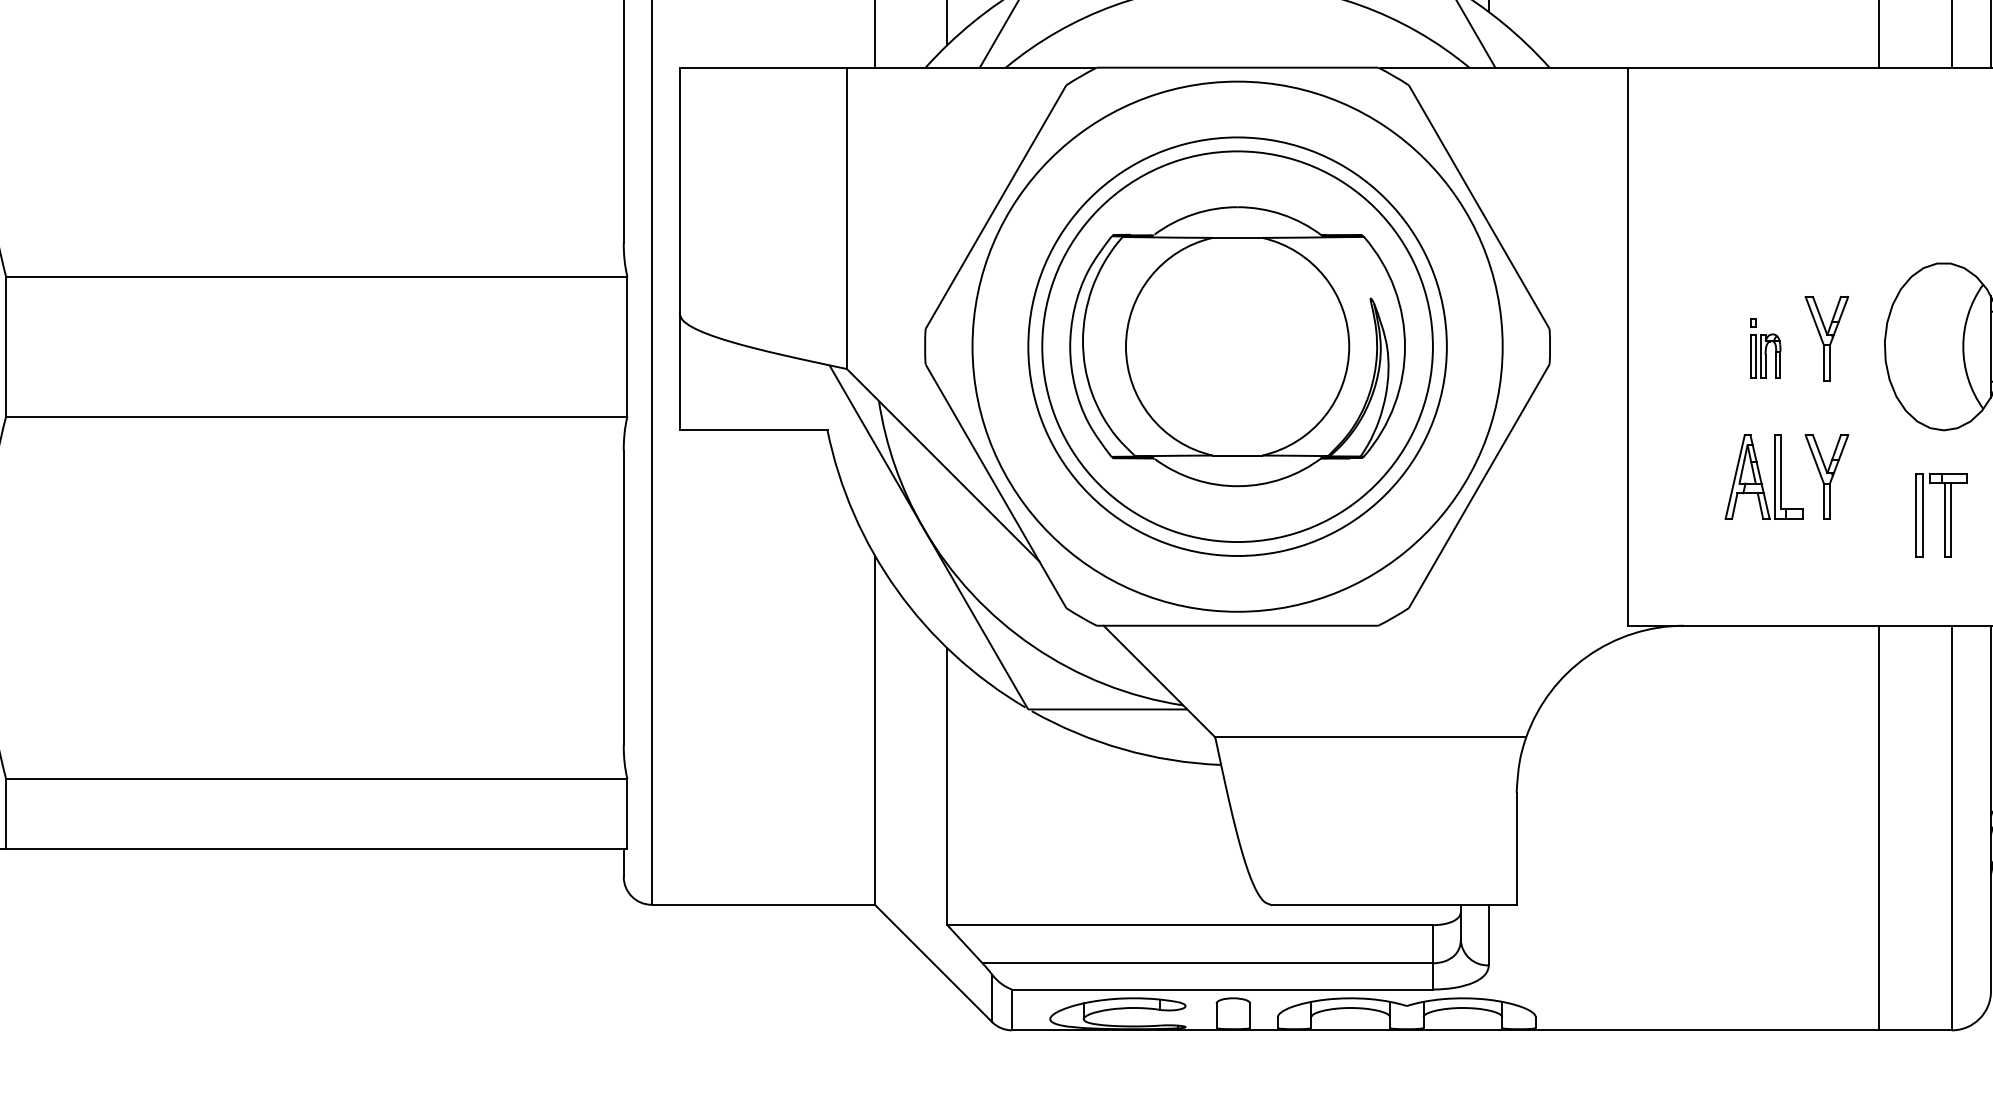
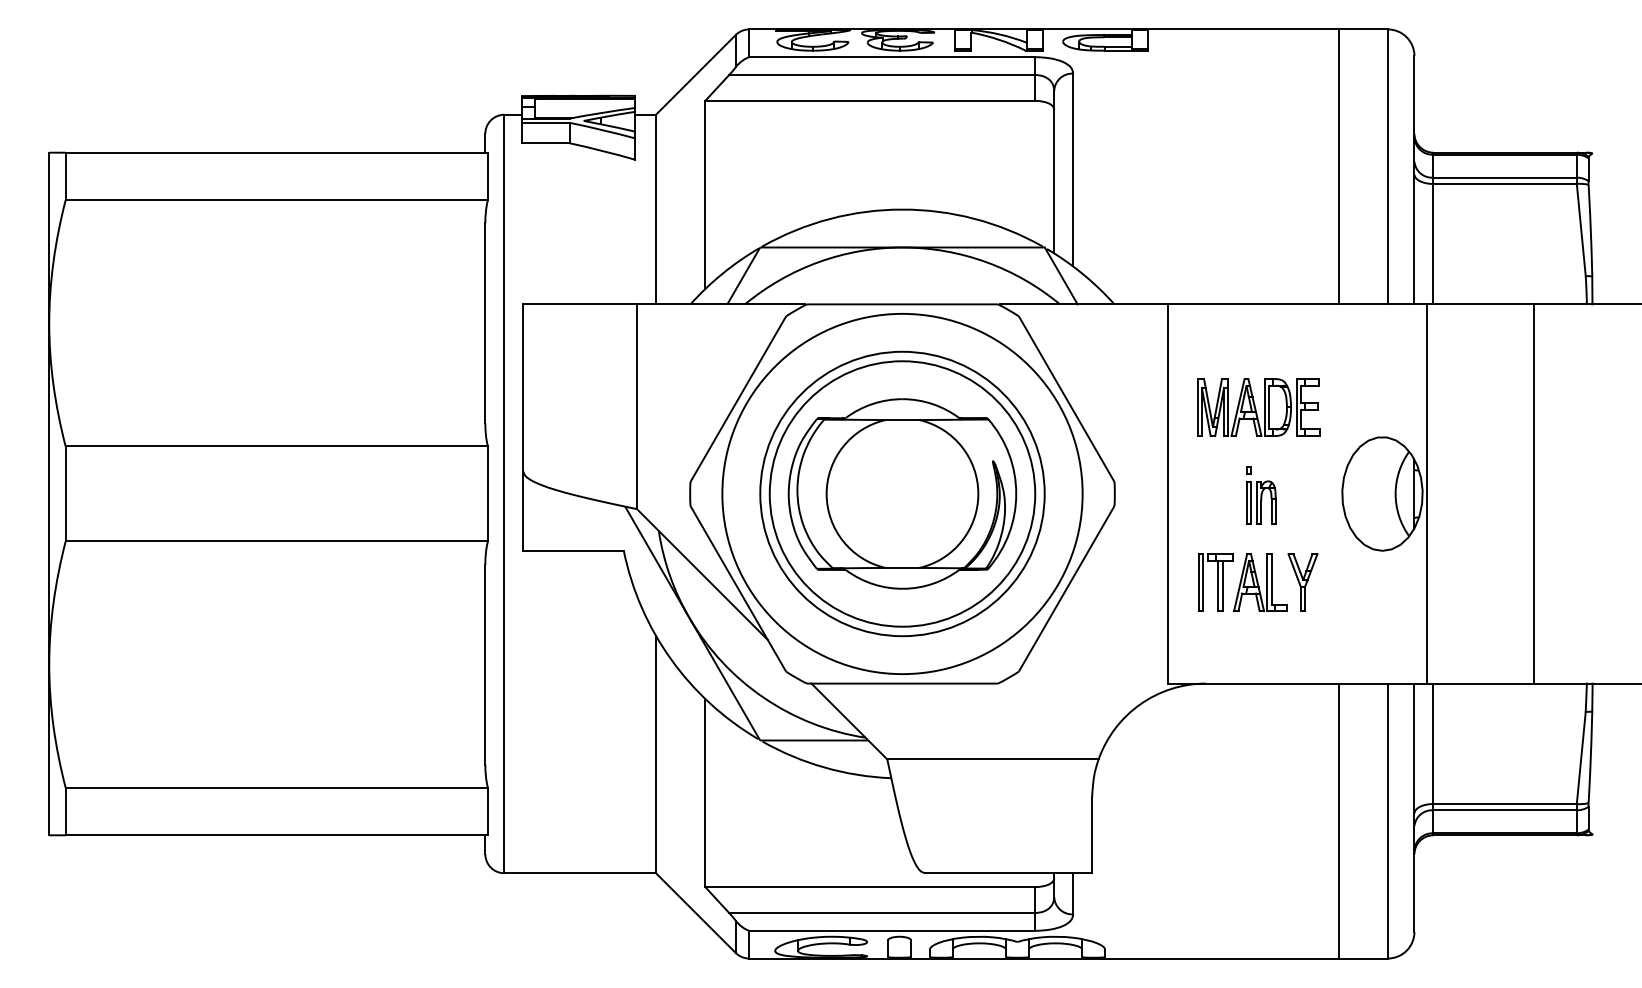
part: (1761, 219) -> (1258, 407), added
part: (1826, 338) -> (1302, 488), removed
part: (1765, 348) -> (1261, 495), size x1.43
part: (1941, 515) -> (1215, 582), moved

